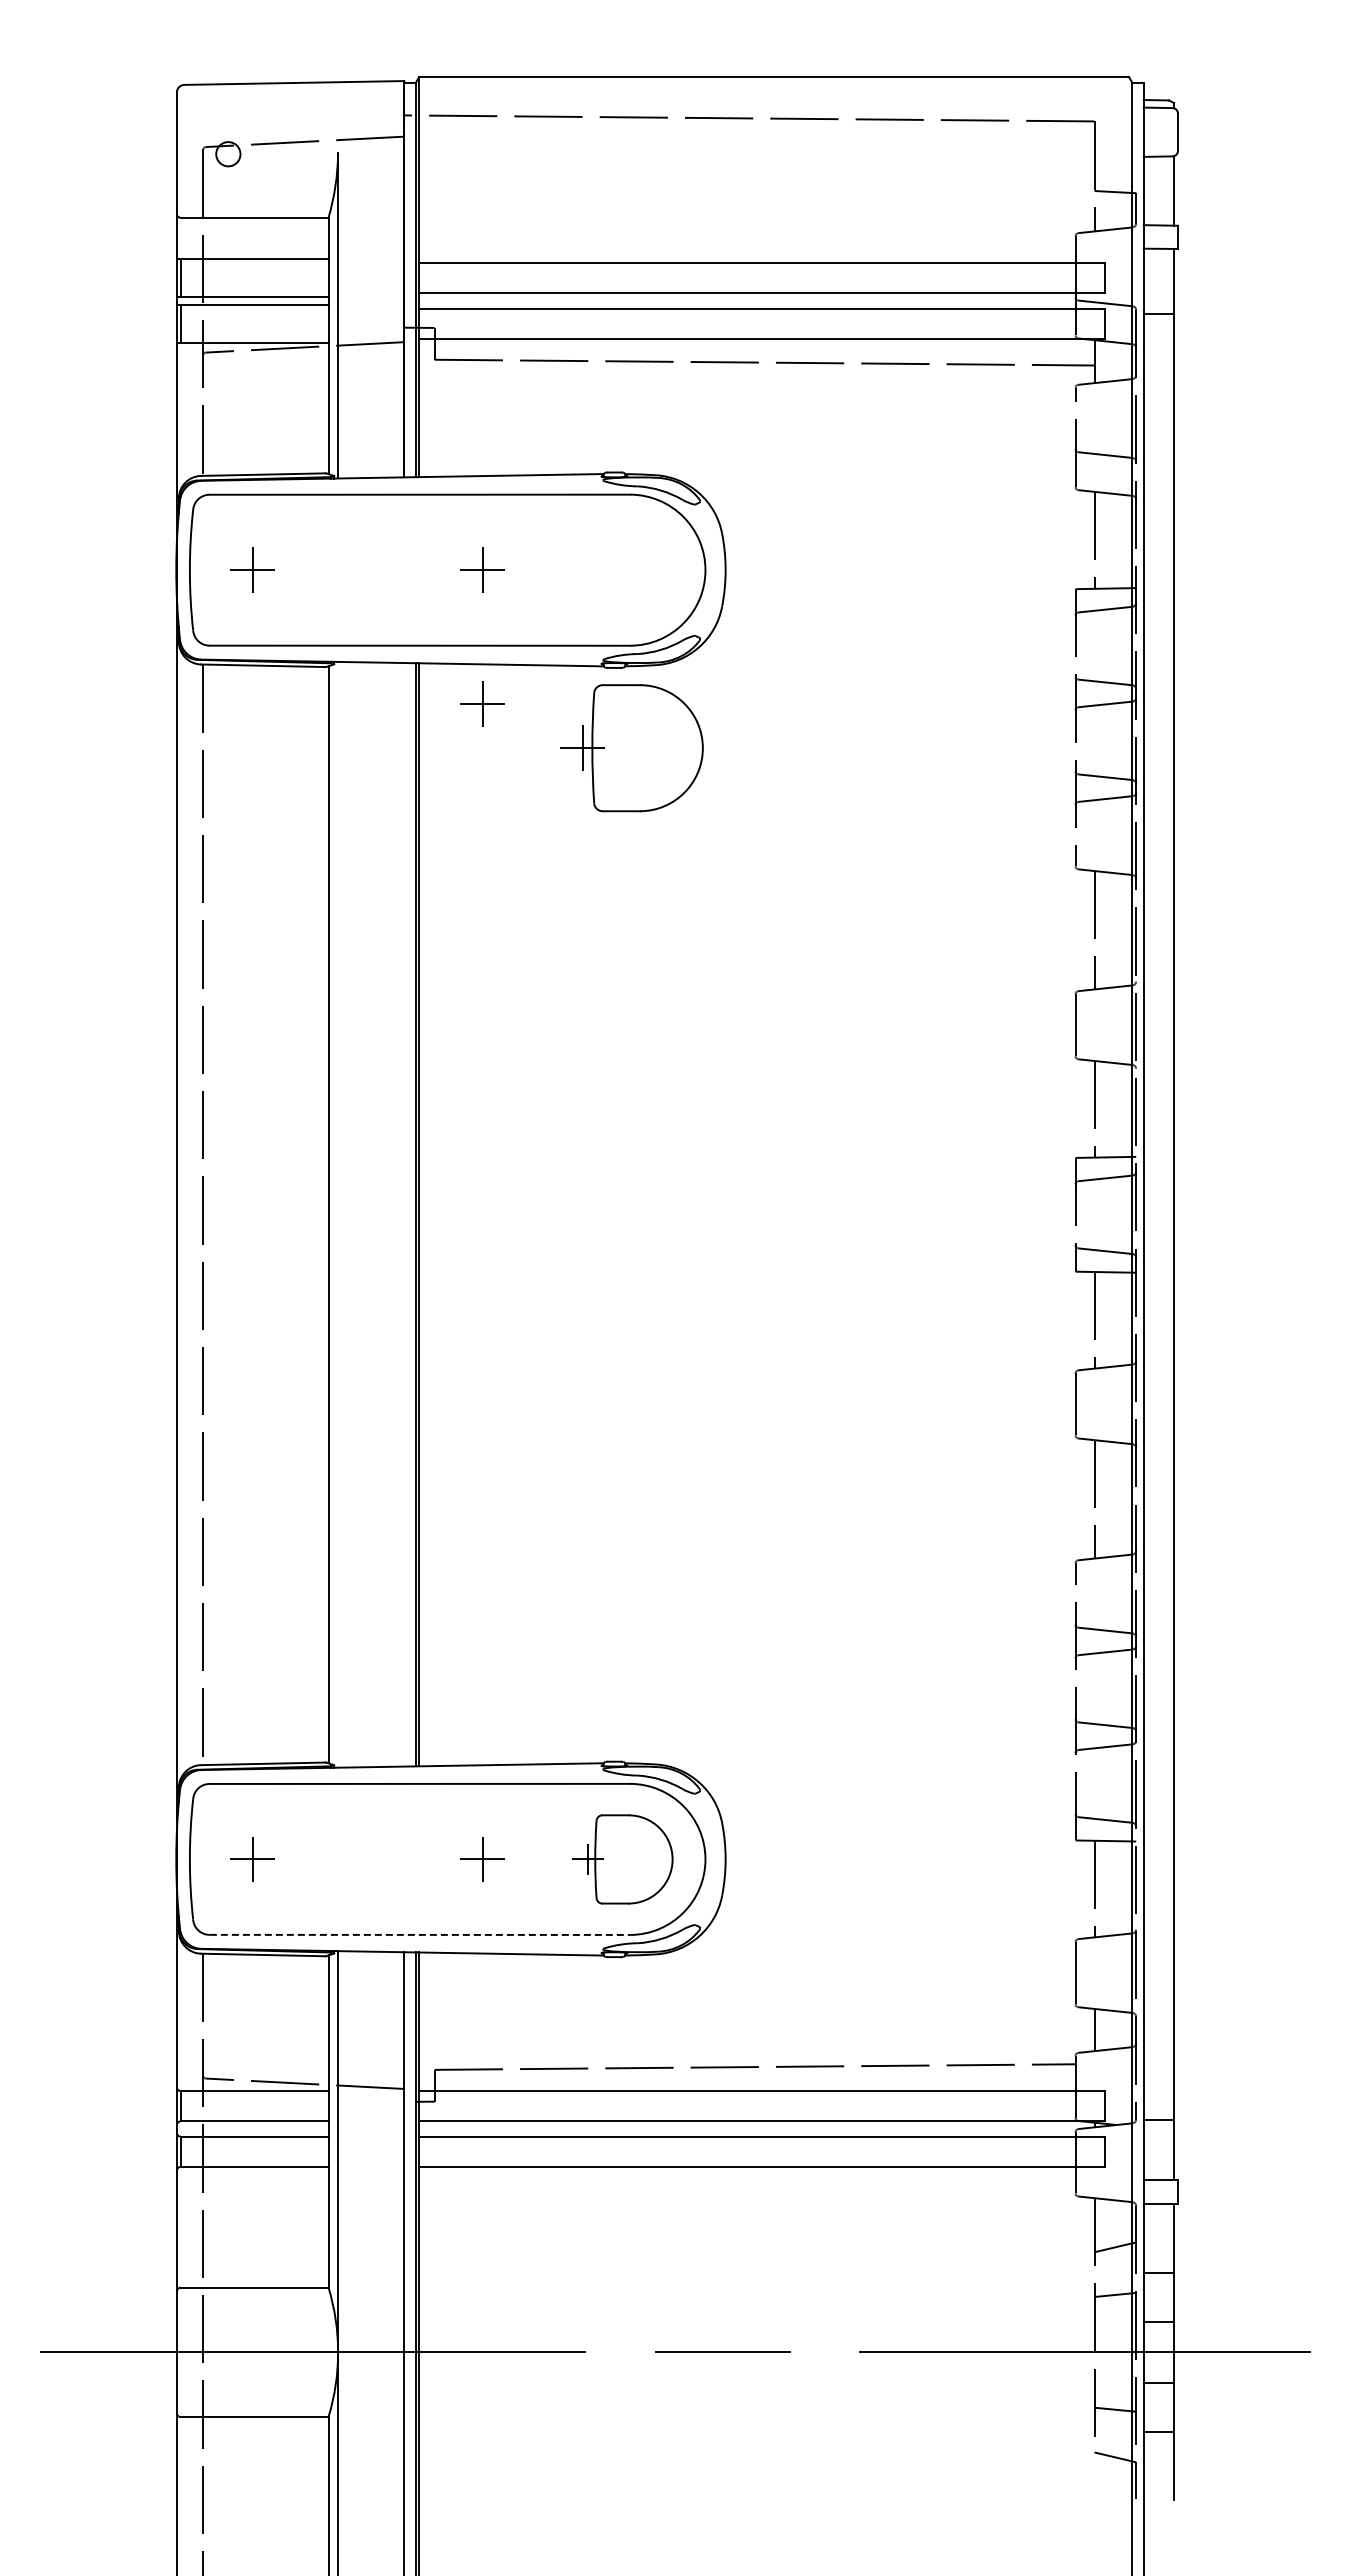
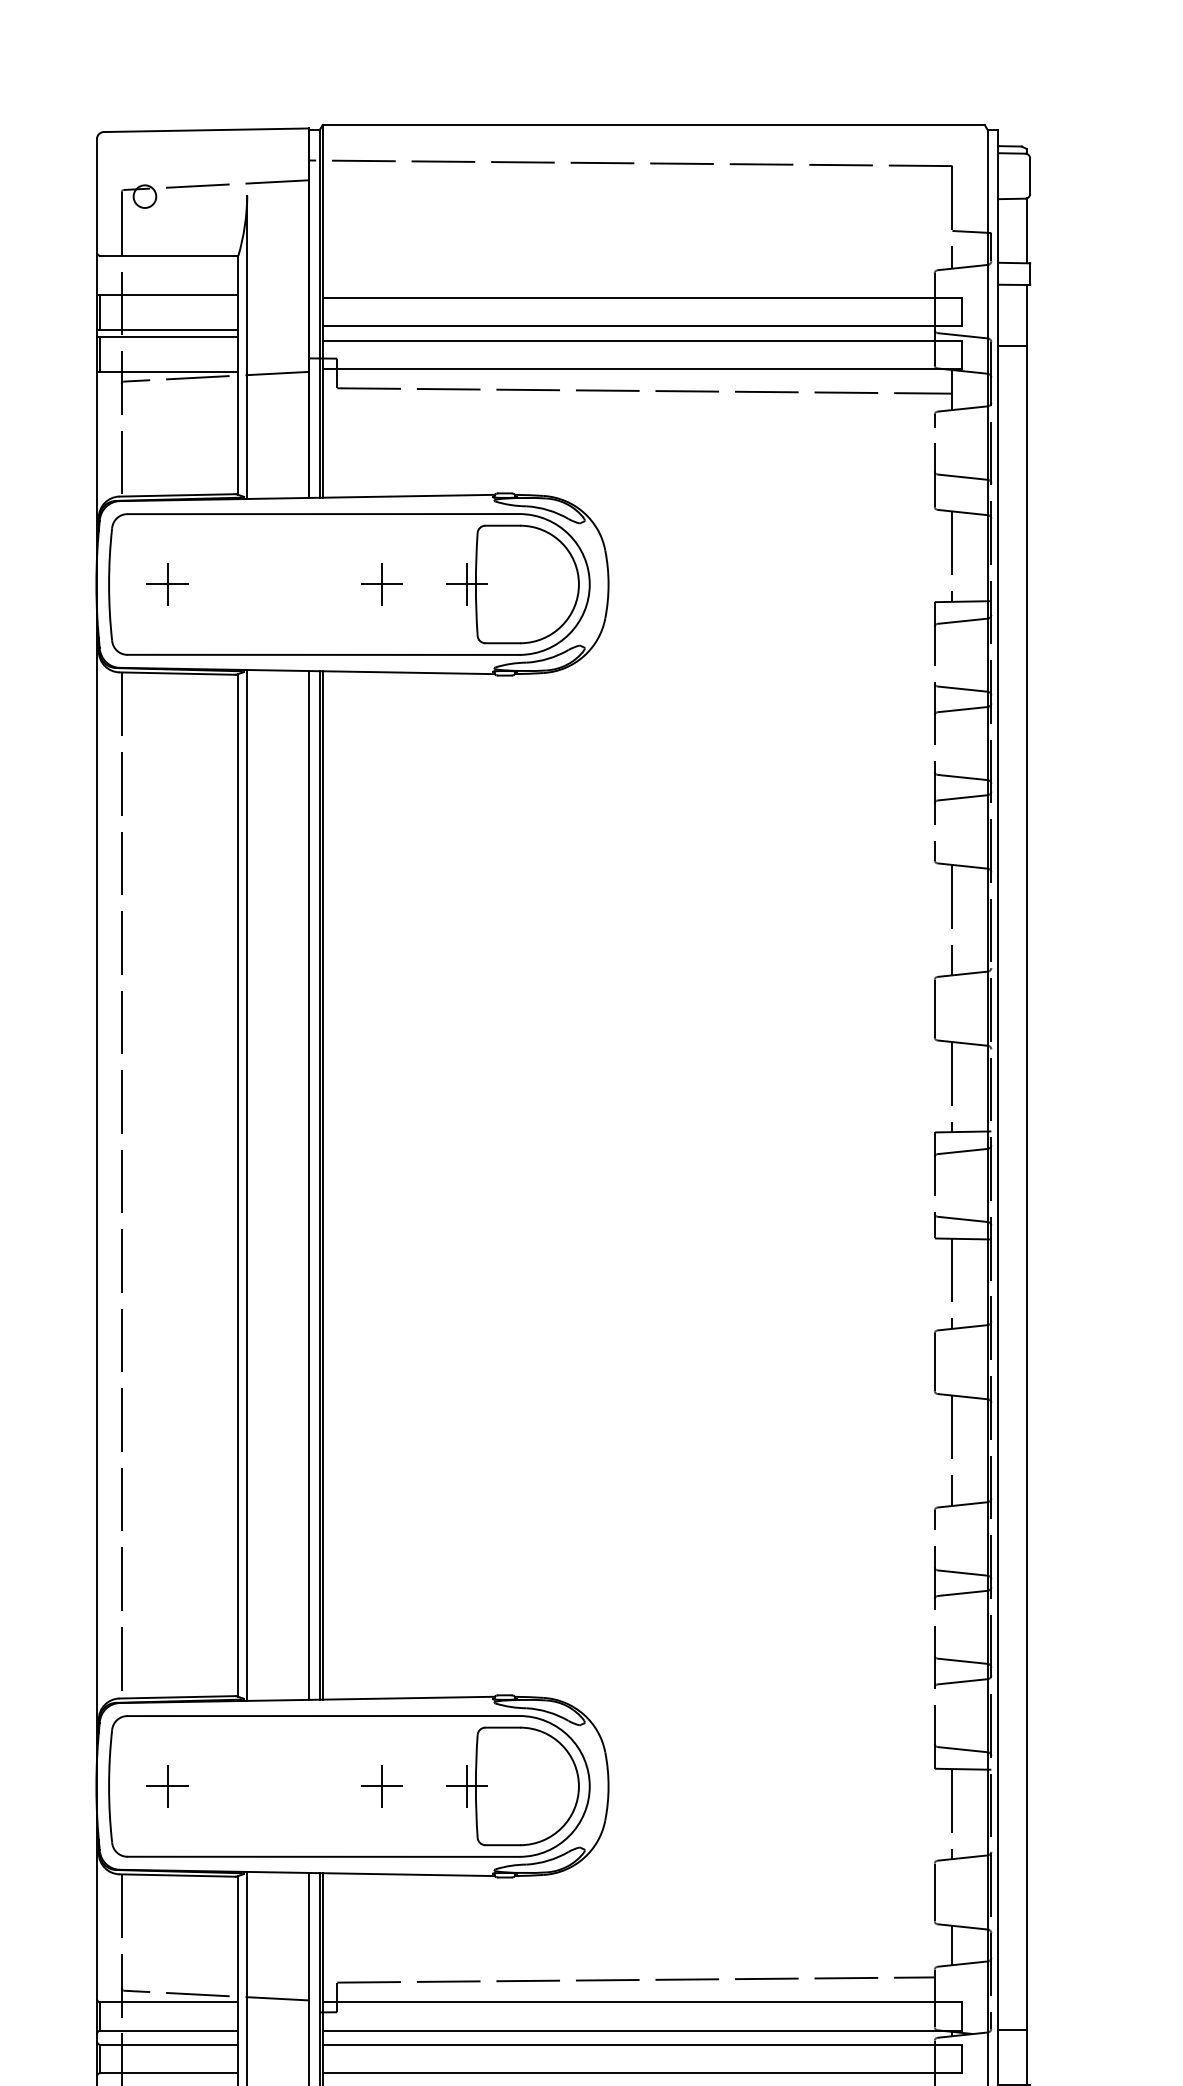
part: (482, 703) -> (381, 708), removed
part: (631, 748) -> (512, 584), moved
line: (338, 1214) -> (247, 1185), added
line: (404, 1214) -> (309, 1185), added
part: (622, 1859) -> (512, 1786), size x1.43
line: (420, 1934) -> (324, 1856), dashed -> solid

